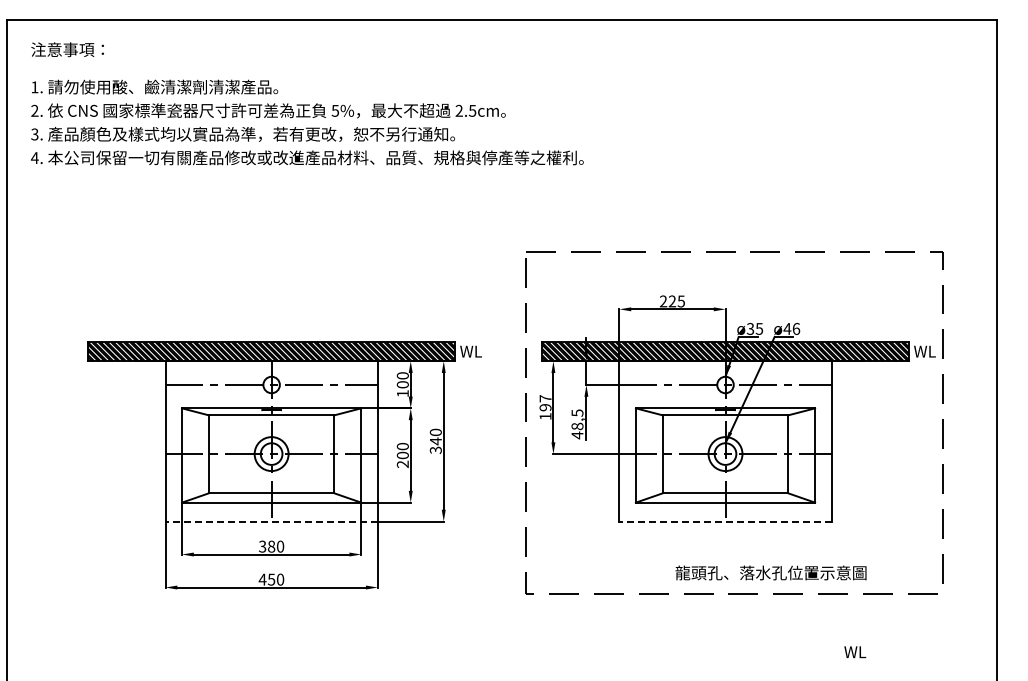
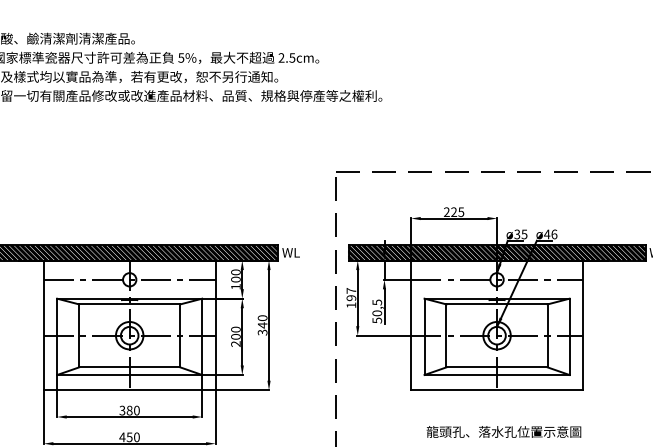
text: (577, 430) -> (377, 316), 48,5 -> 50,5
line: (271, 521) -> (129, 390), dashed -> solid
line: (725, 521) -> (497, 390), dashed -> solid
text: (770, 572) -> (503, 431), moved

